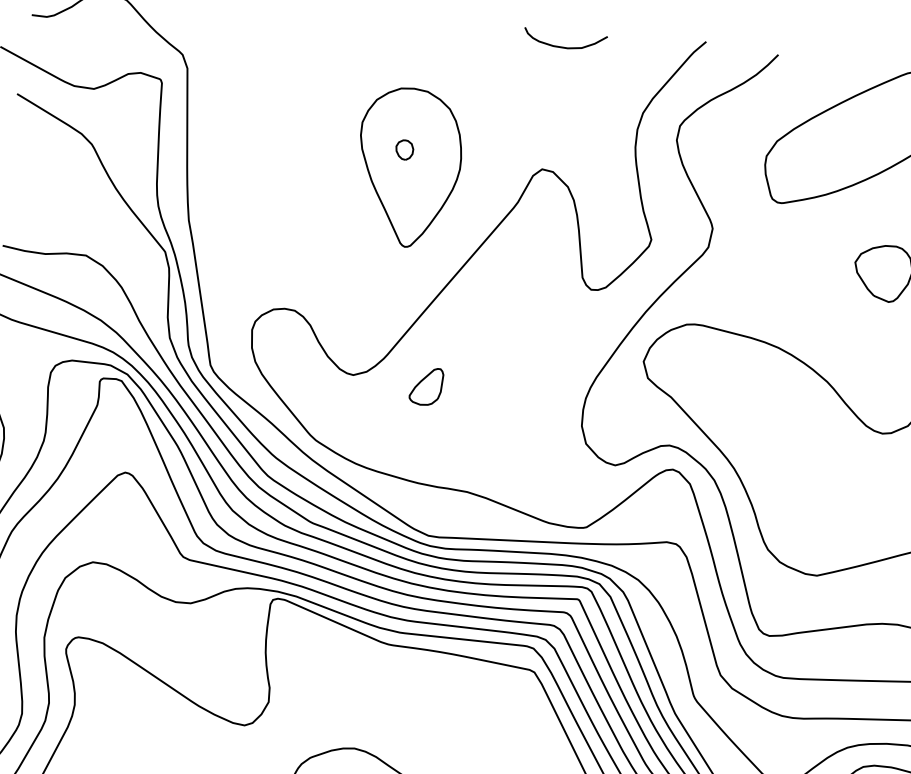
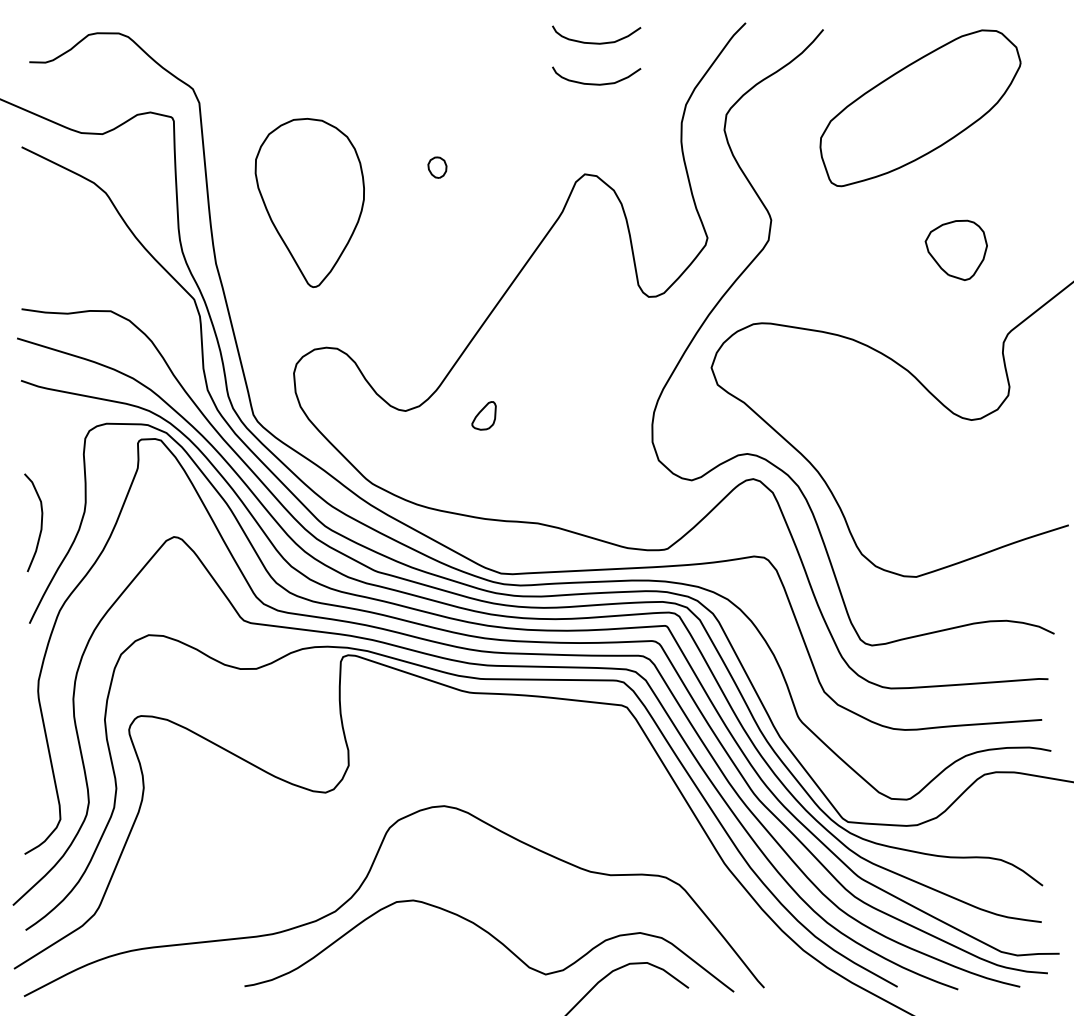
curve: (561, 85) -> (596, 83), added
part: (408, 167) -> (309, 202), moved
part: (425, 386) -> (483, 415), size x0.7

